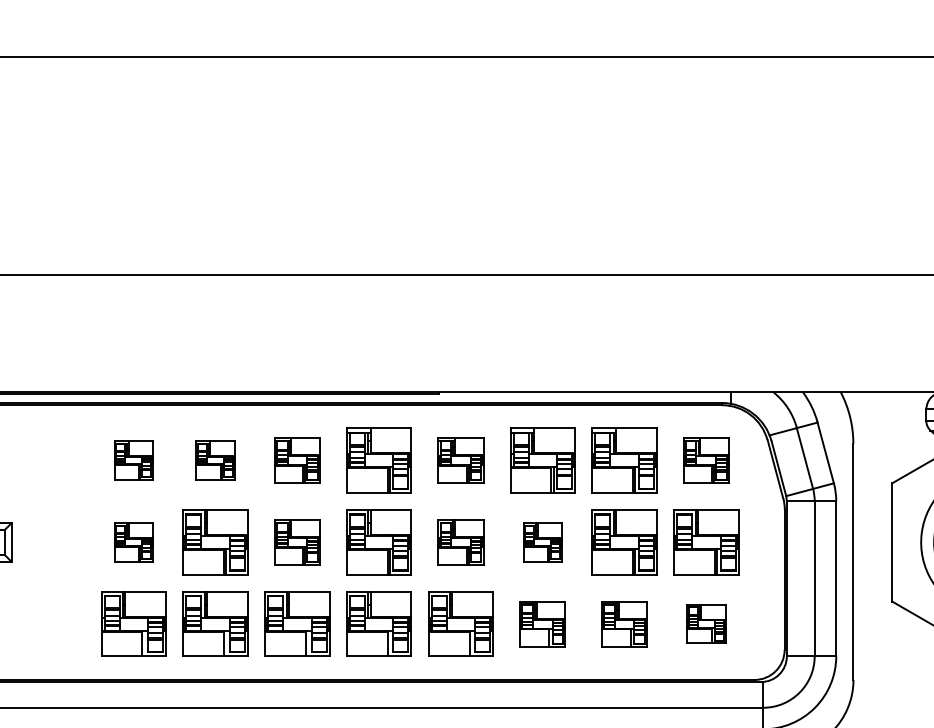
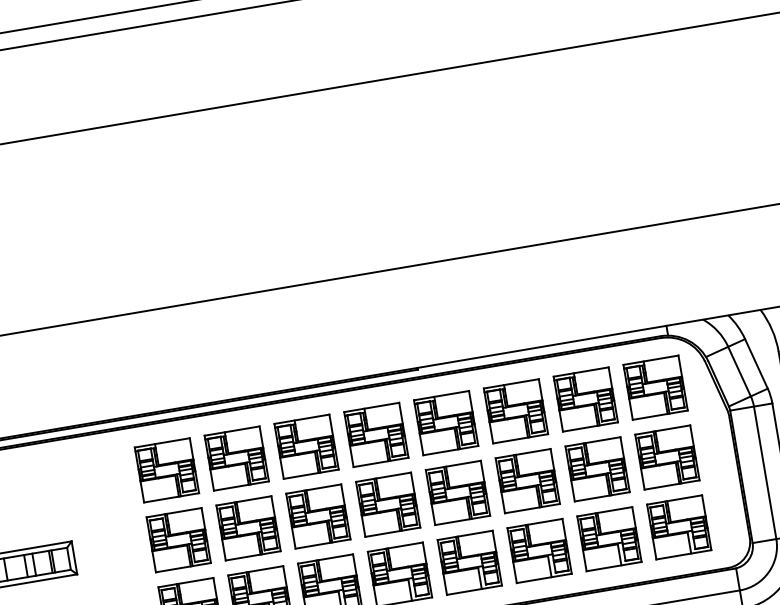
part: (133, 460) -> (166, 470), size x1.67
part: (215, 460) -> (236, 458), size x1.67
part: (297, 460) -> (306, 446), size x1.43
part: (460, 460) -> (445, 423), size x1.43
part: (706, 460) -> (655, 387), size x1.43
part: (133, 542) -> (178, 540), size x1.67
part: (297, 542) -> (318, 516), size x1.43
part: (460, 542) -> (457, 493), size x1.43
part: (542, 542) -> (527, 481), size x1.67
part: (542, 623) -> (539, 550), size x1.43
part: (624, 623) -> (609, 538), size x1.43
part: (706, 623) -> (679, 526), size x1.67

